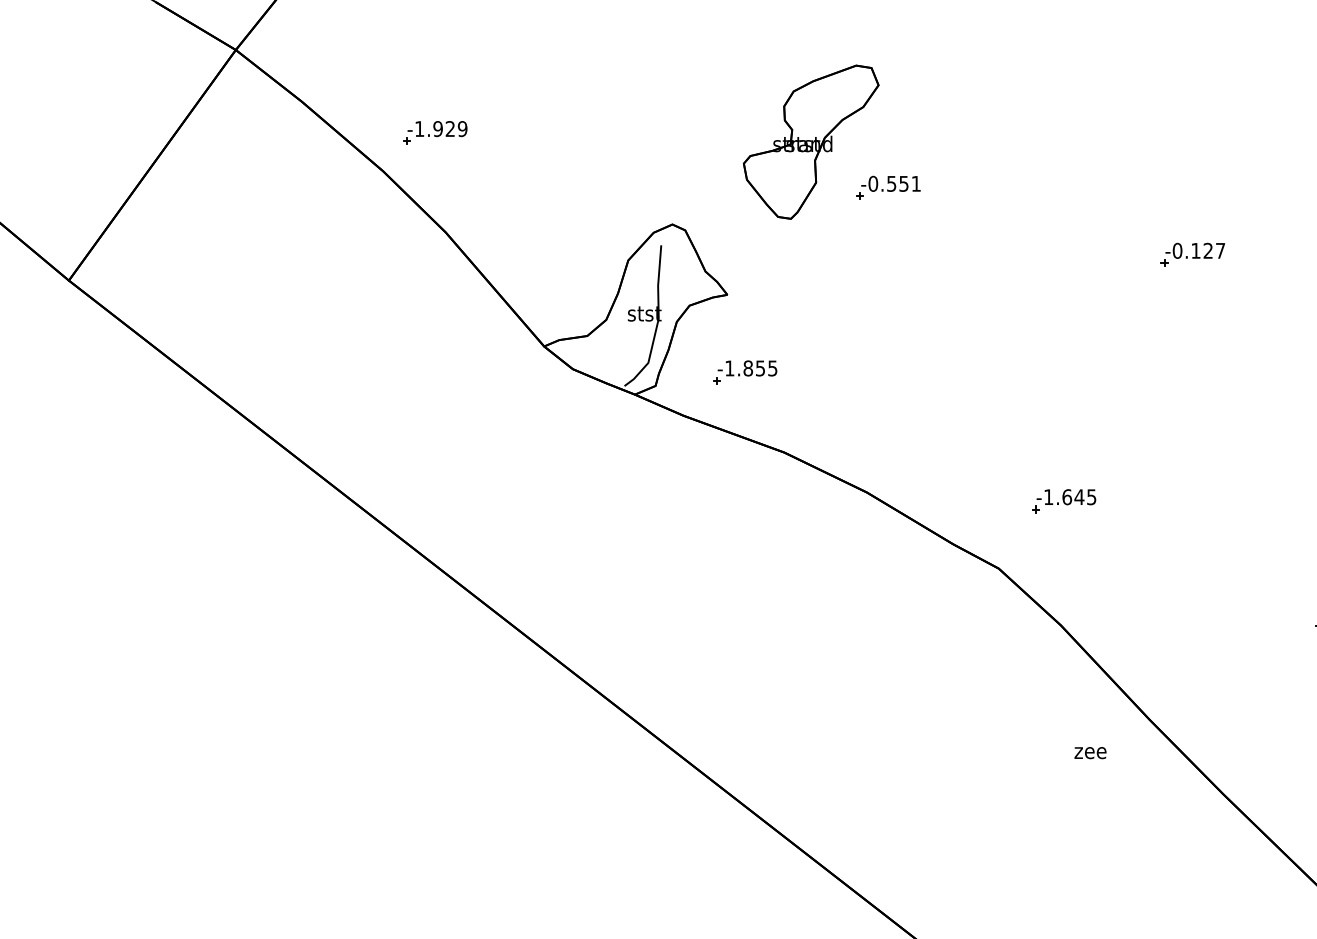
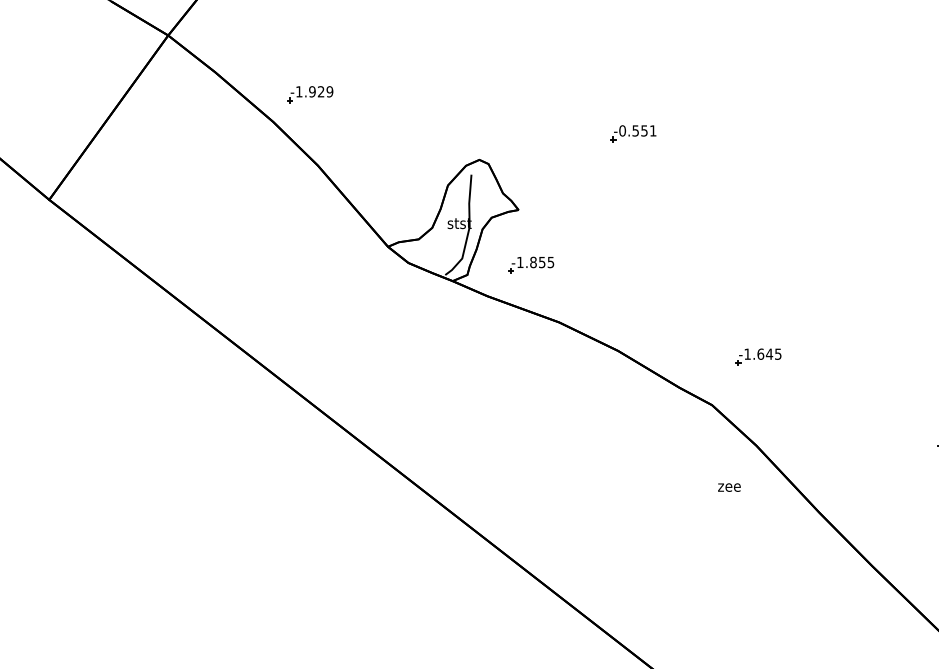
part: (811, 141) -> (578, 100), removed
part: (1193, 254) -> (850, 181), removed
text: (1090, 752) -> (729, 487), moved

